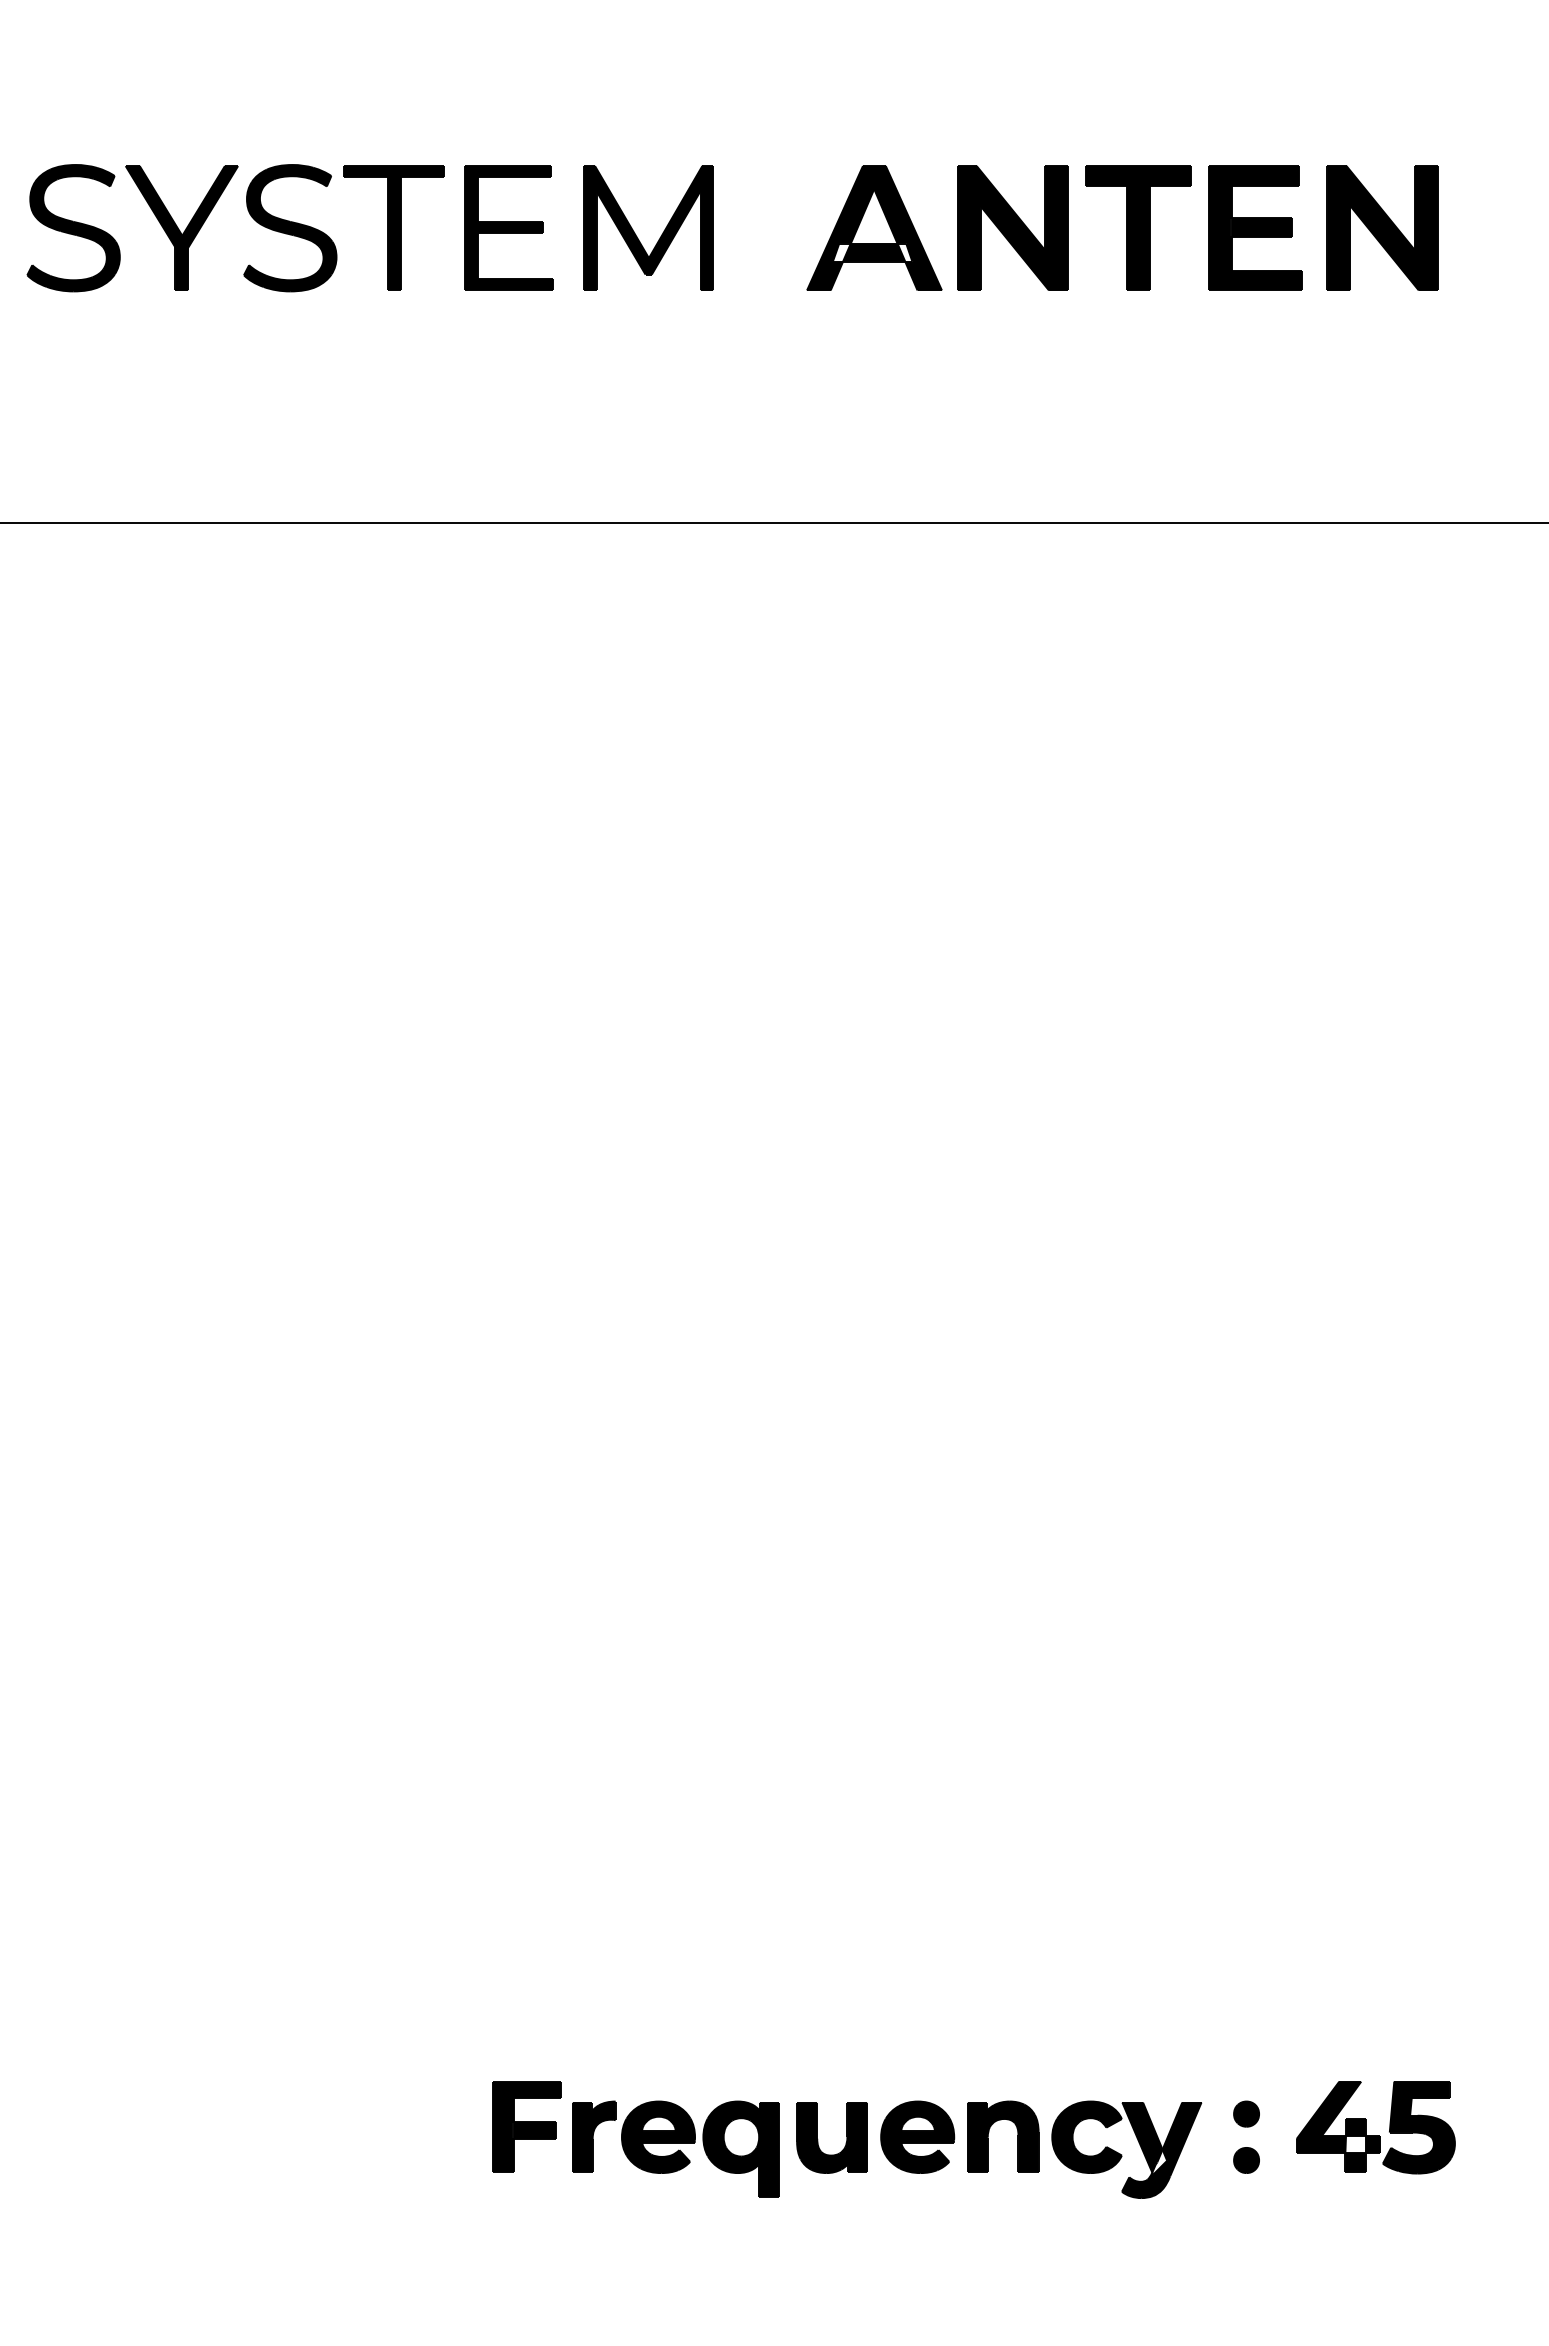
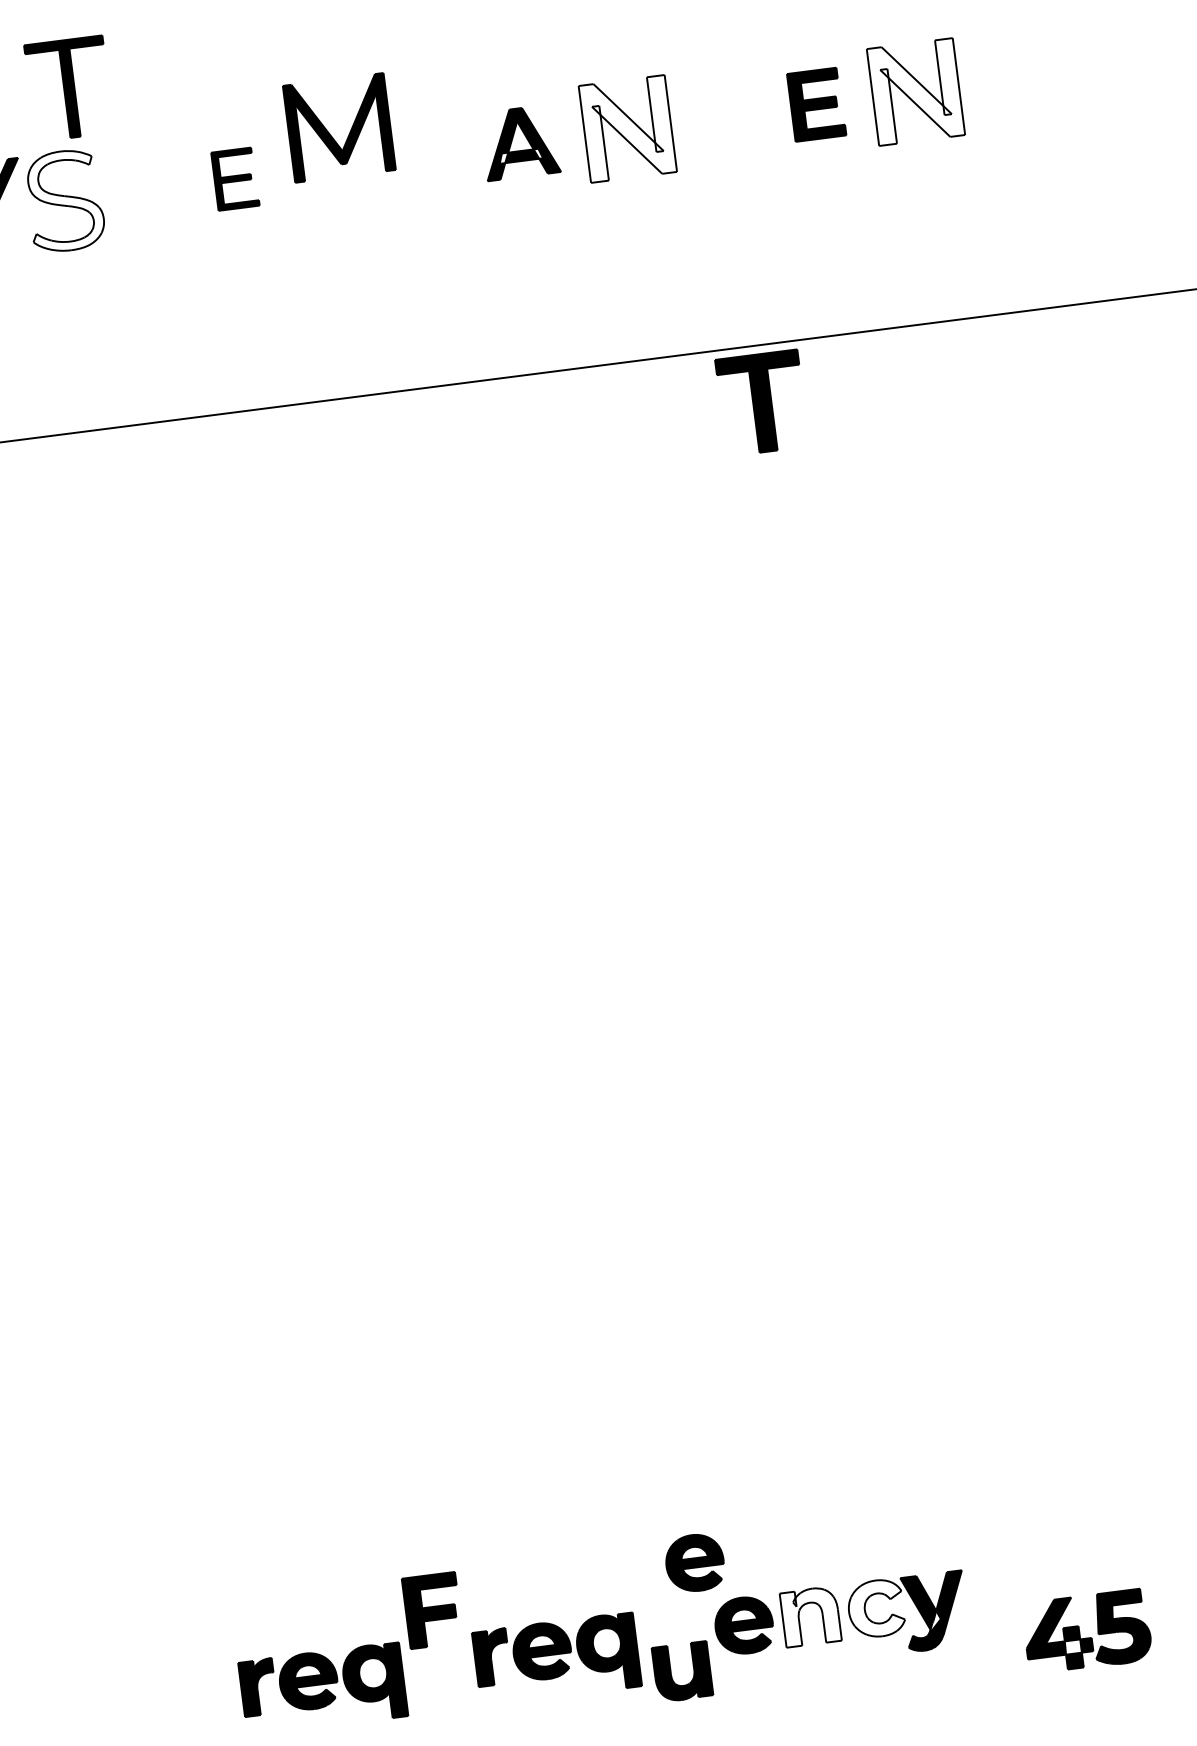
part: (393, 227) -> (68, 88), moved
part: (508, 227) -> (234, 178), size x0.6
part: (874, 227) -> (520, 142), size x0.7
part: (1138, 227) -> (762, 402), moved
part: (1255, 227) -> (816, 104), size x0.7
fill: (290, 228) -> (65, 201), removed
fill: (1012, 228) -> (627, 129), removed
fill: (1382, 228) -> (915, 92), removed
part: (636, 234) -> (330, 133), moved
part: (865, 2049) -> (694, 1562), added
part: (526, 2126) -> (432, 1610), moved
part: (1246, 2127) -> (999, 1585), removed
part: (1375, 2135) -> (1087, 1638), moved
fill: (1002, 2136) -> (810, 1616), removed
fill: (1086, 2137) -> (875, 1608), removed
part: (818, 2139) -> (671, 1674), moved
part: (375, 2148) -> (322, 1688), added

